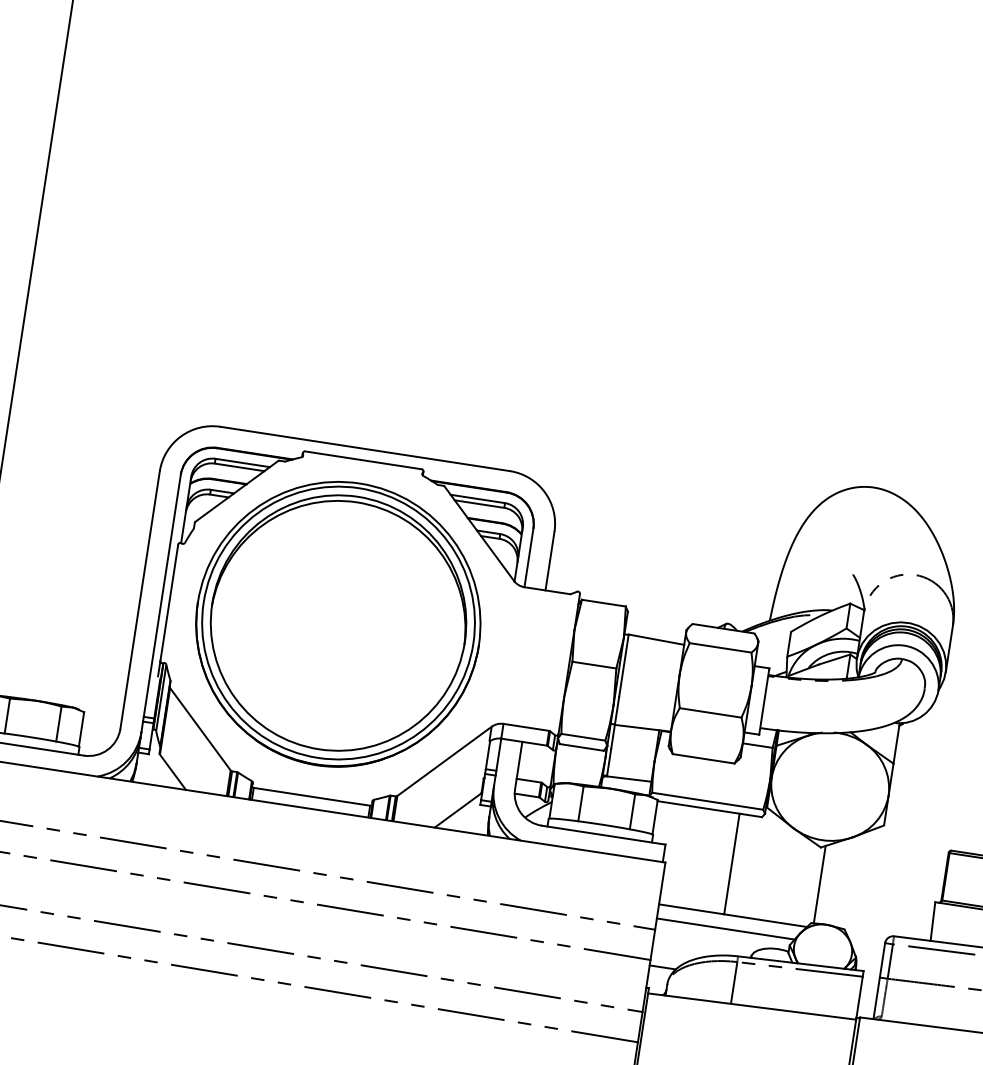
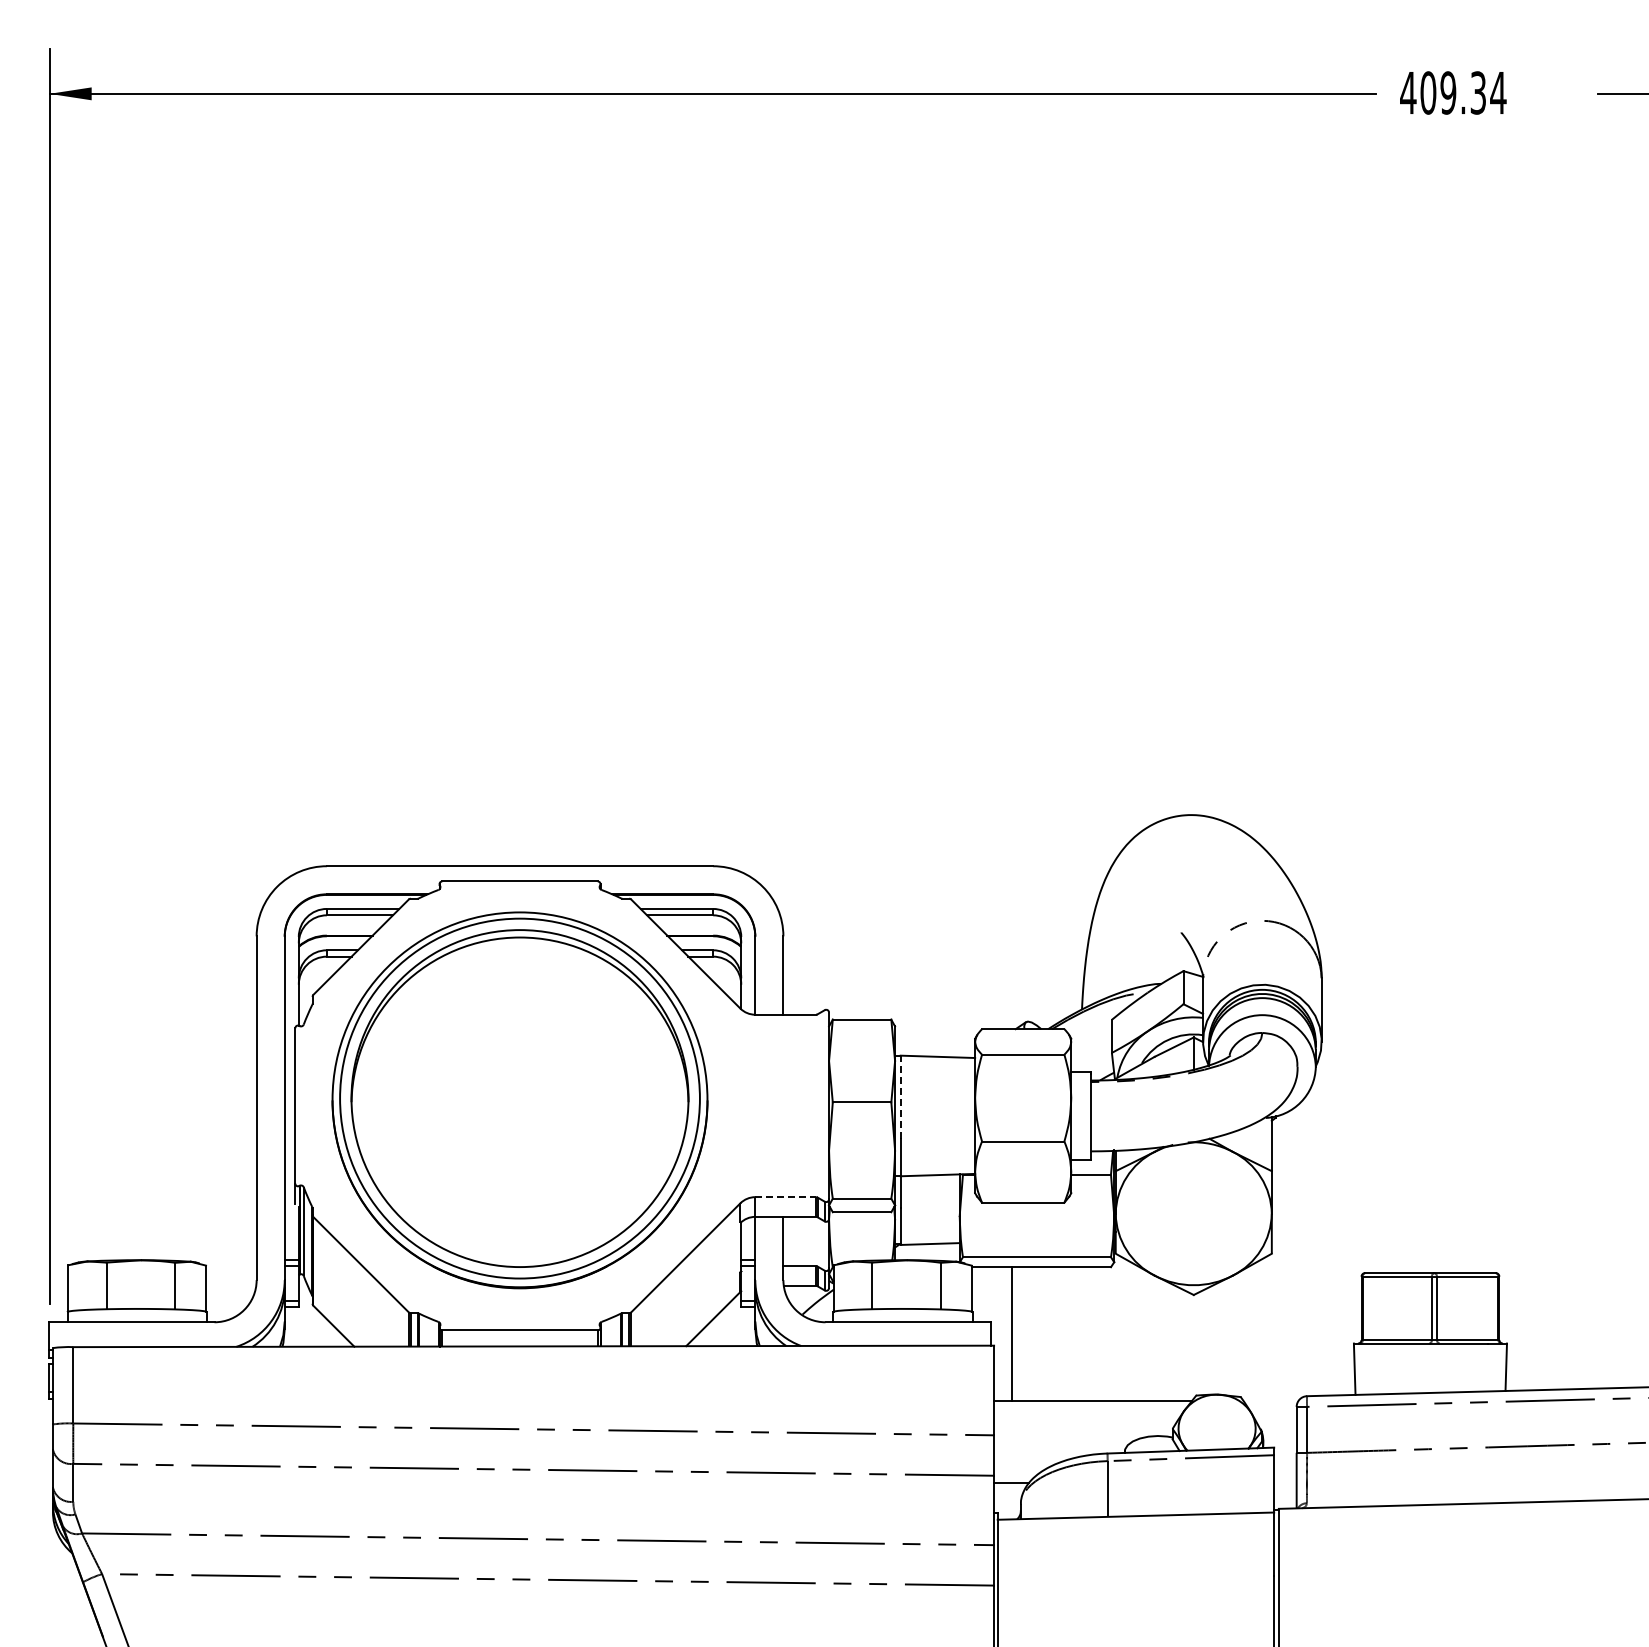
line: (623, 665) -> (900, 1097), solid -> dashed
line: (526, 727) -> (786, 1197), solid -> dashed
line: (732, 864) -> (1012, 1334), moved
line: (819, 884) -> (1199, 1343), removed
line: (726, 929) -> (1086, 1420), removed

